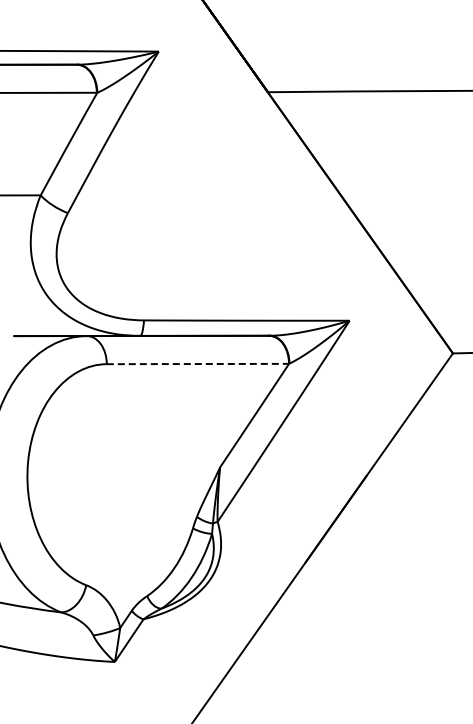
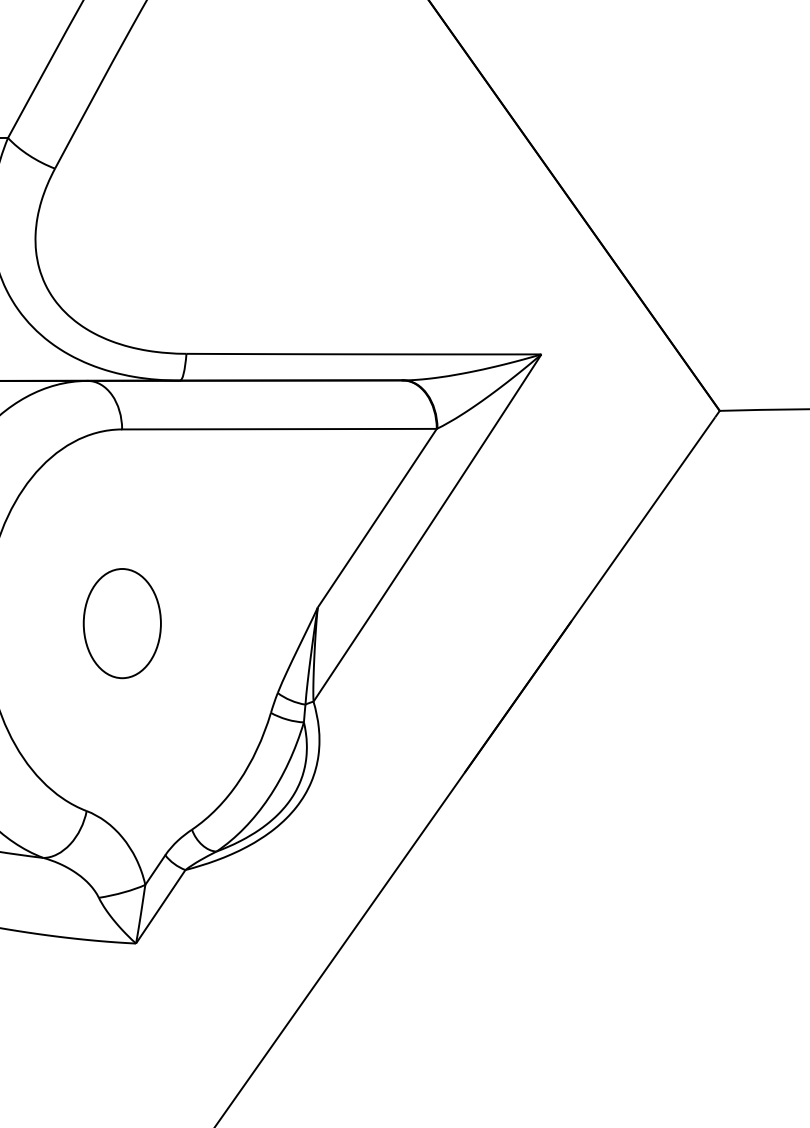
line: (198, 364) -> (280, 429), dashed -> solid
part: (106, 476) -> (121, 623), added

